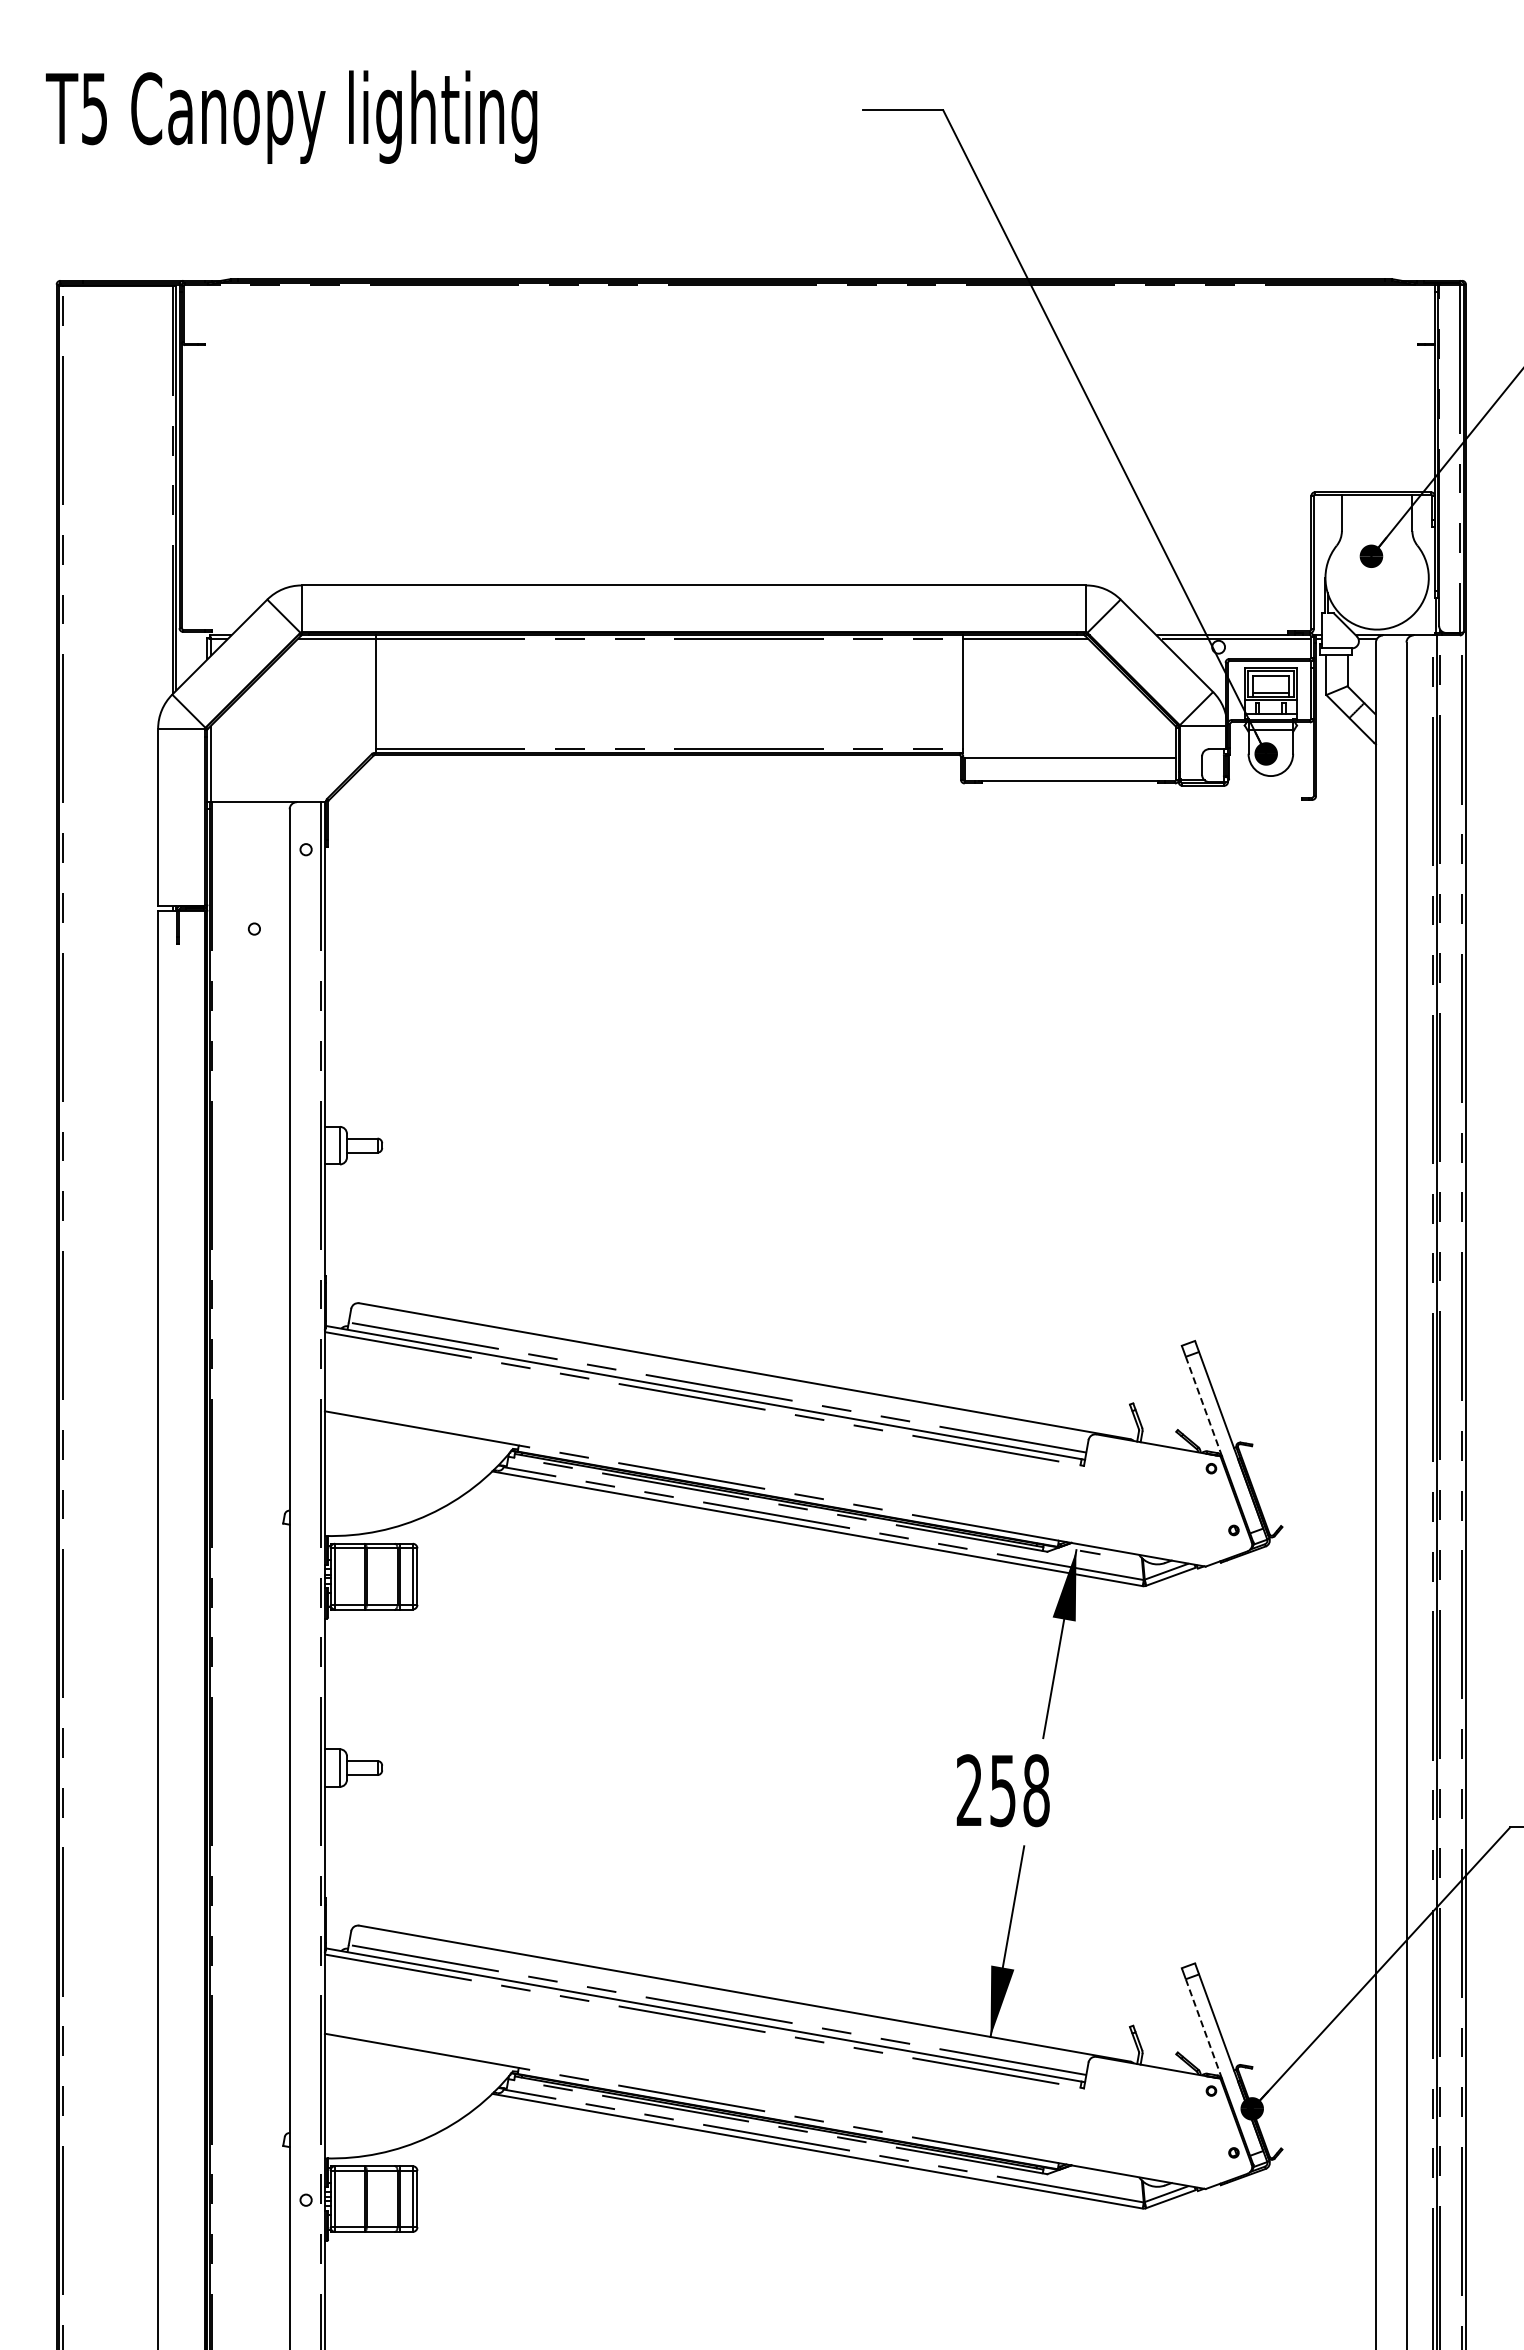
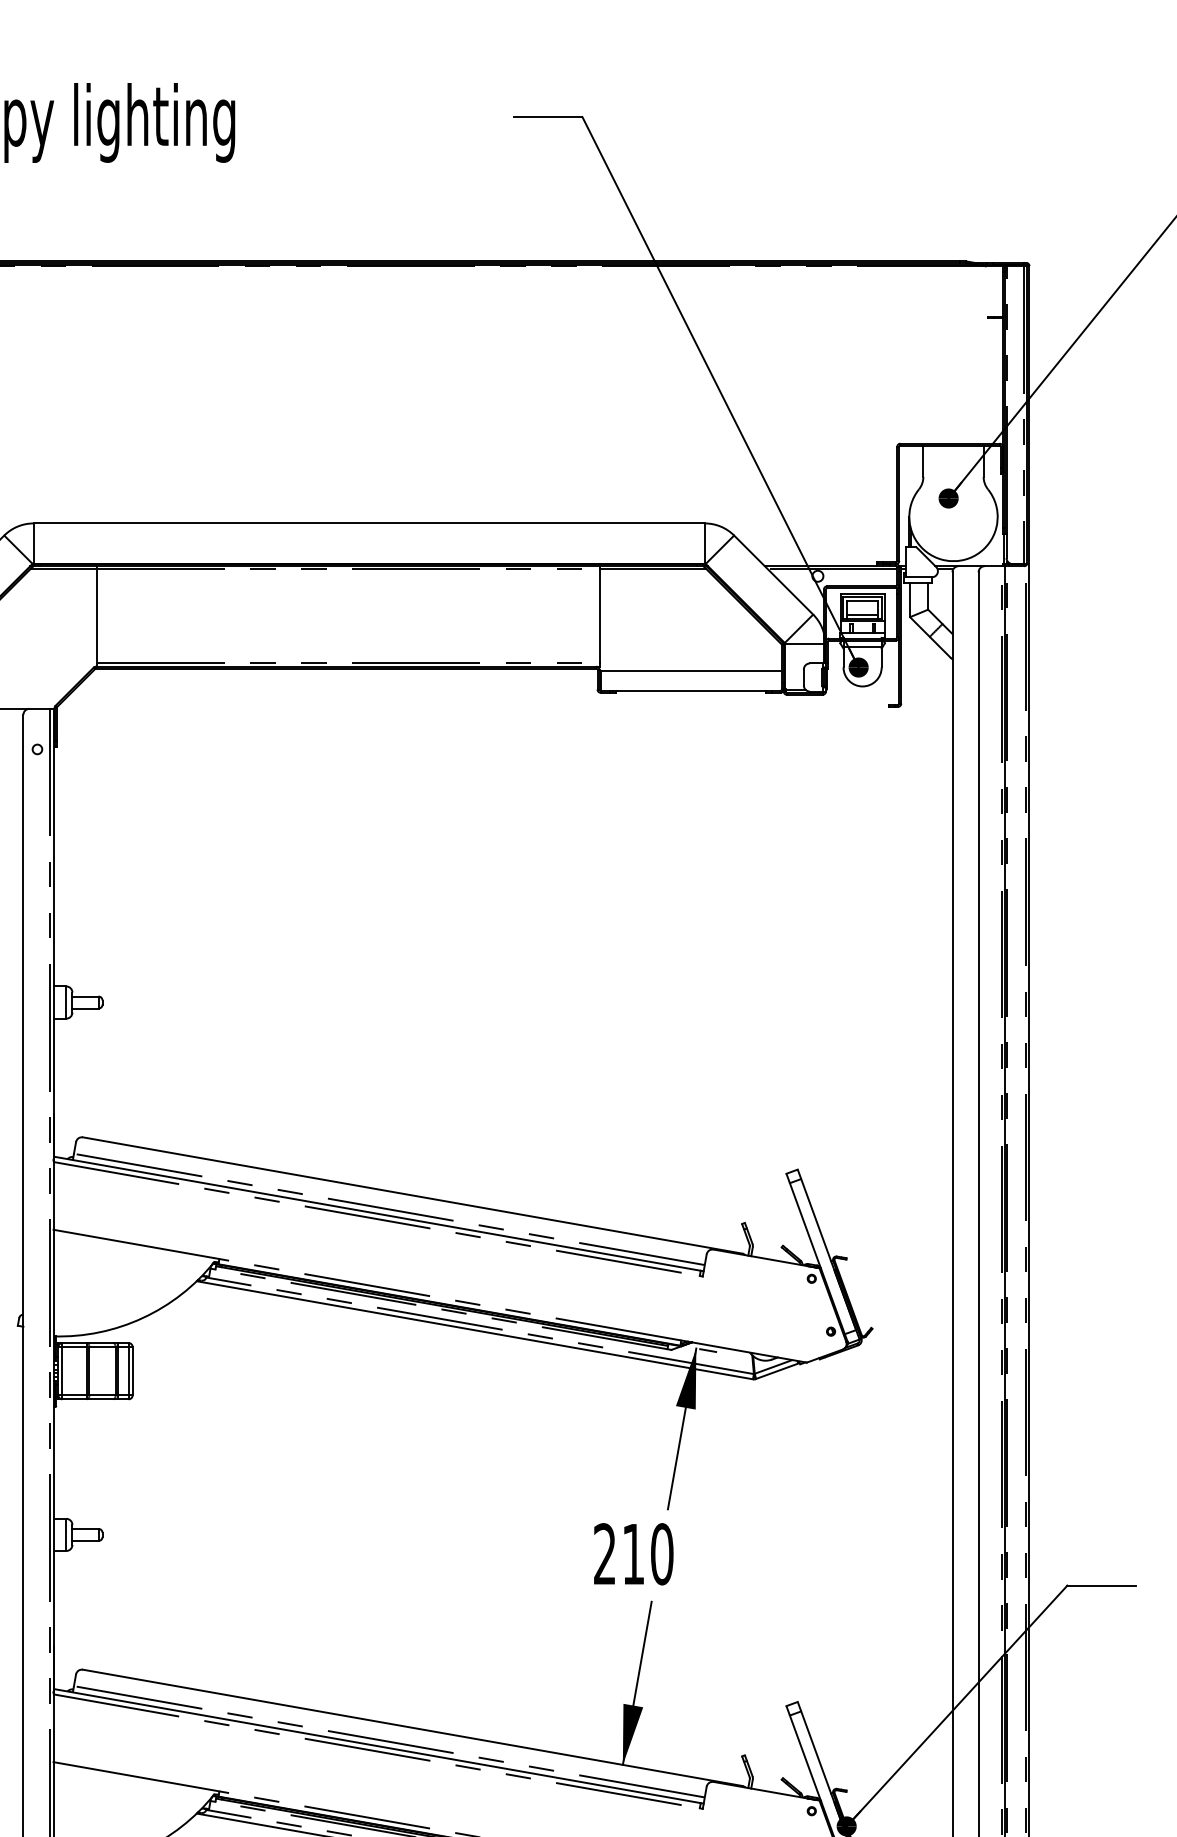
line: (1204, 1407) -> (805, 1226), dashed -> solid
text: (1019, 1790) -> (647, 1554), 258 -> 210
line: (1204, 2029) -> (805, 1758), dashed -> solid

